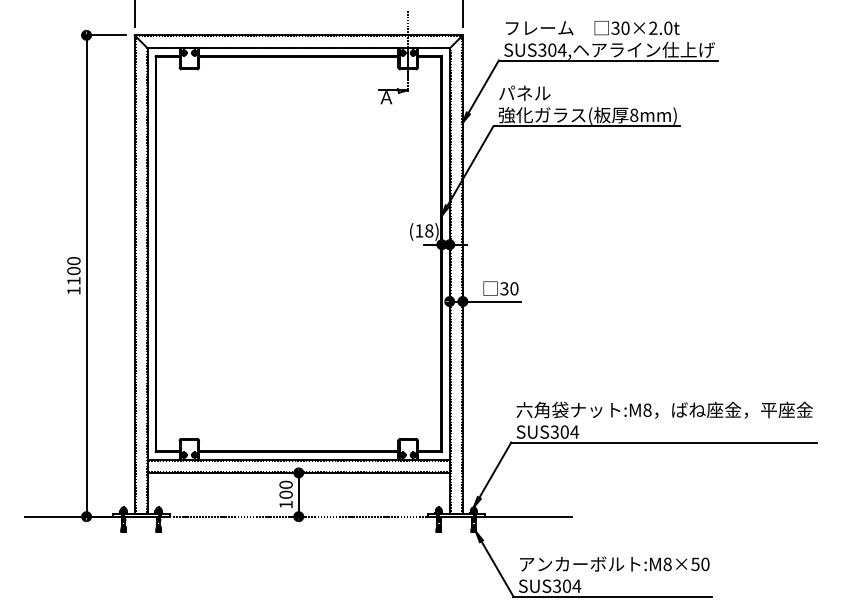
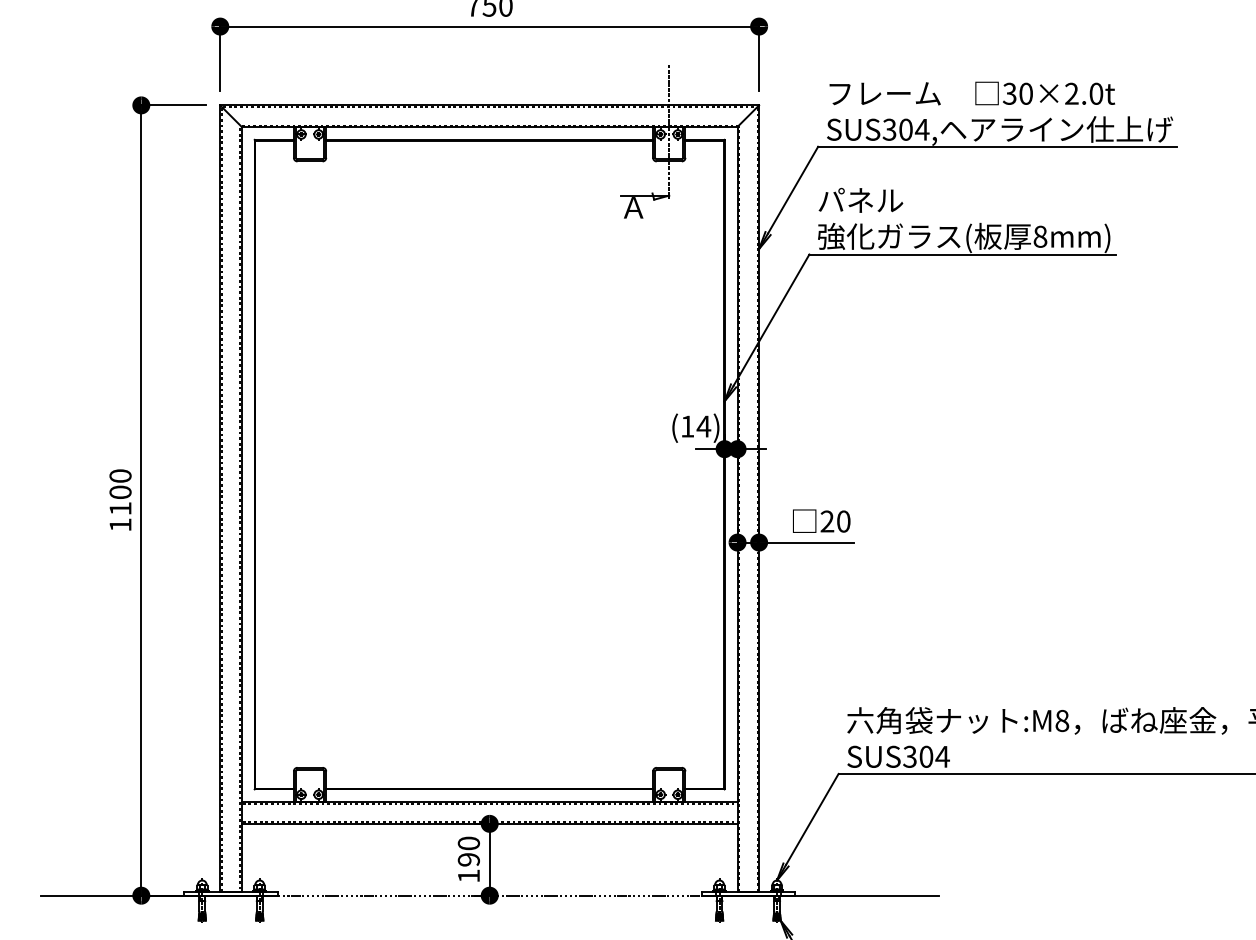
text: (428, 230) -> (702, 425), (18) -> (14)
text: (504, 288) -> (827, 521), 30 -> 20
text: (285, 494) -> (467, 859), 100 -> 190

